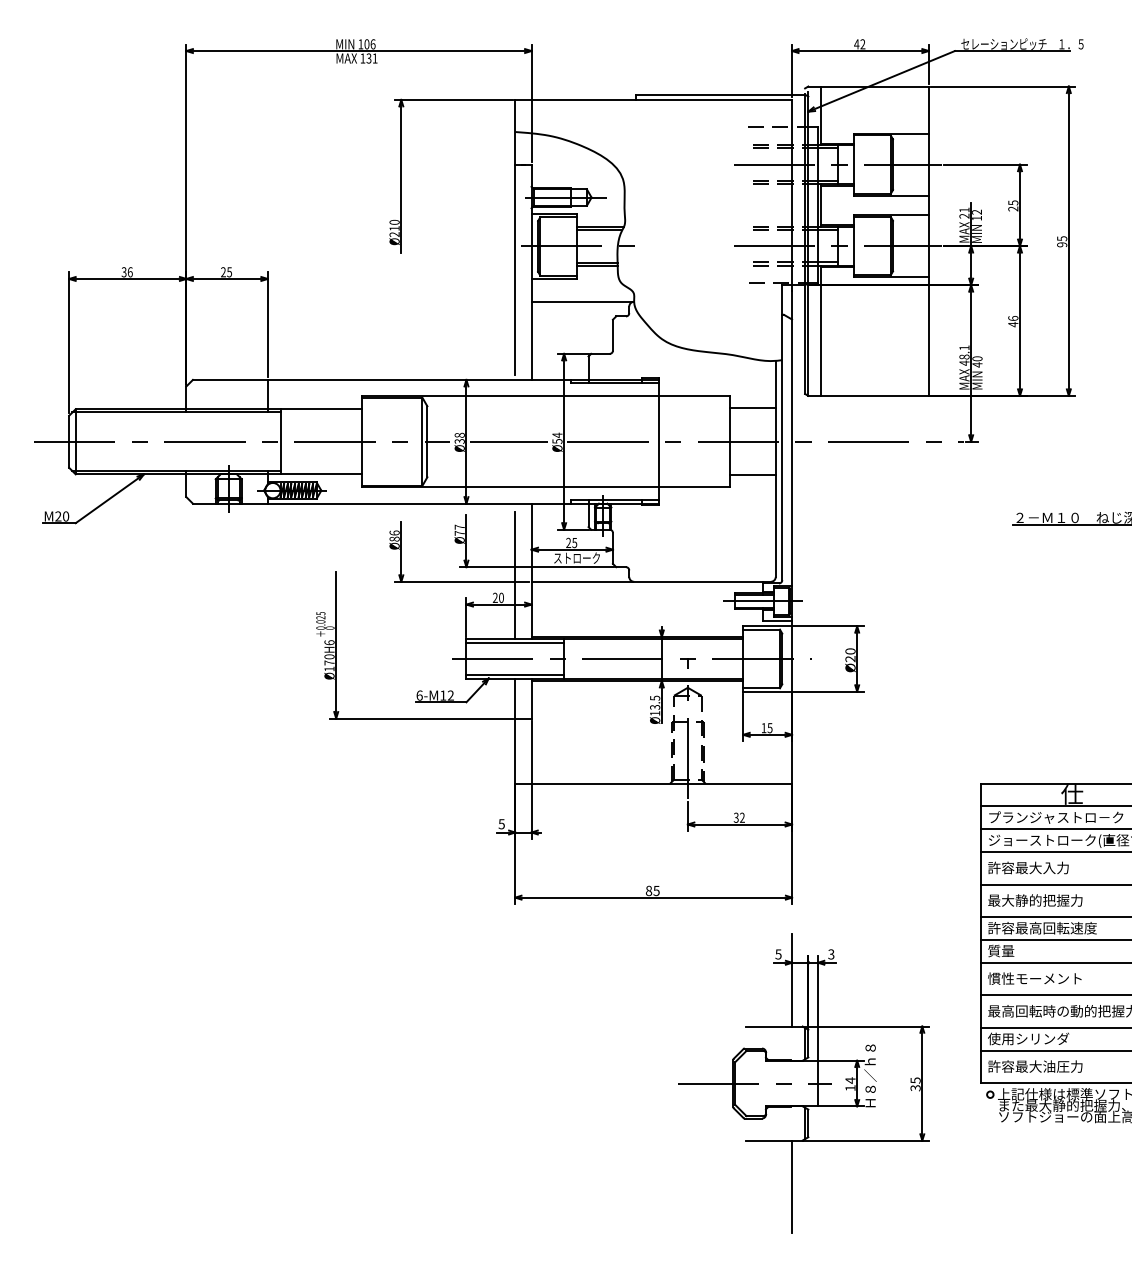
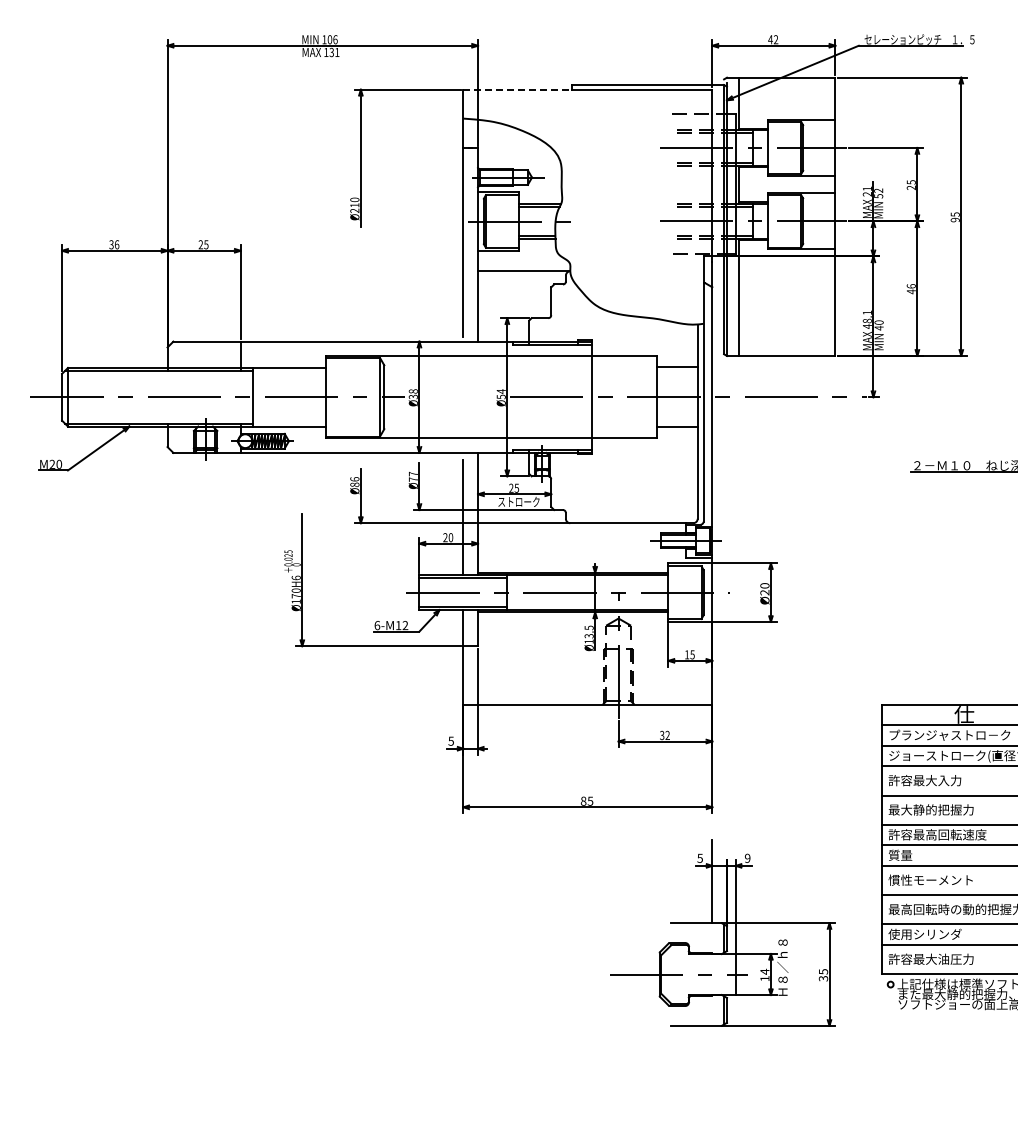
line: (576, 99) -> (518, 89), solid -> dashed
text: (976, 218) -> (878, 196), 12 -> 52
line: (508, 442) -> (457, 397), removed
text: (831, 954) -> (747, 858), 3 -> 9
line: (792, 1185) -> (712, 1066), removed

